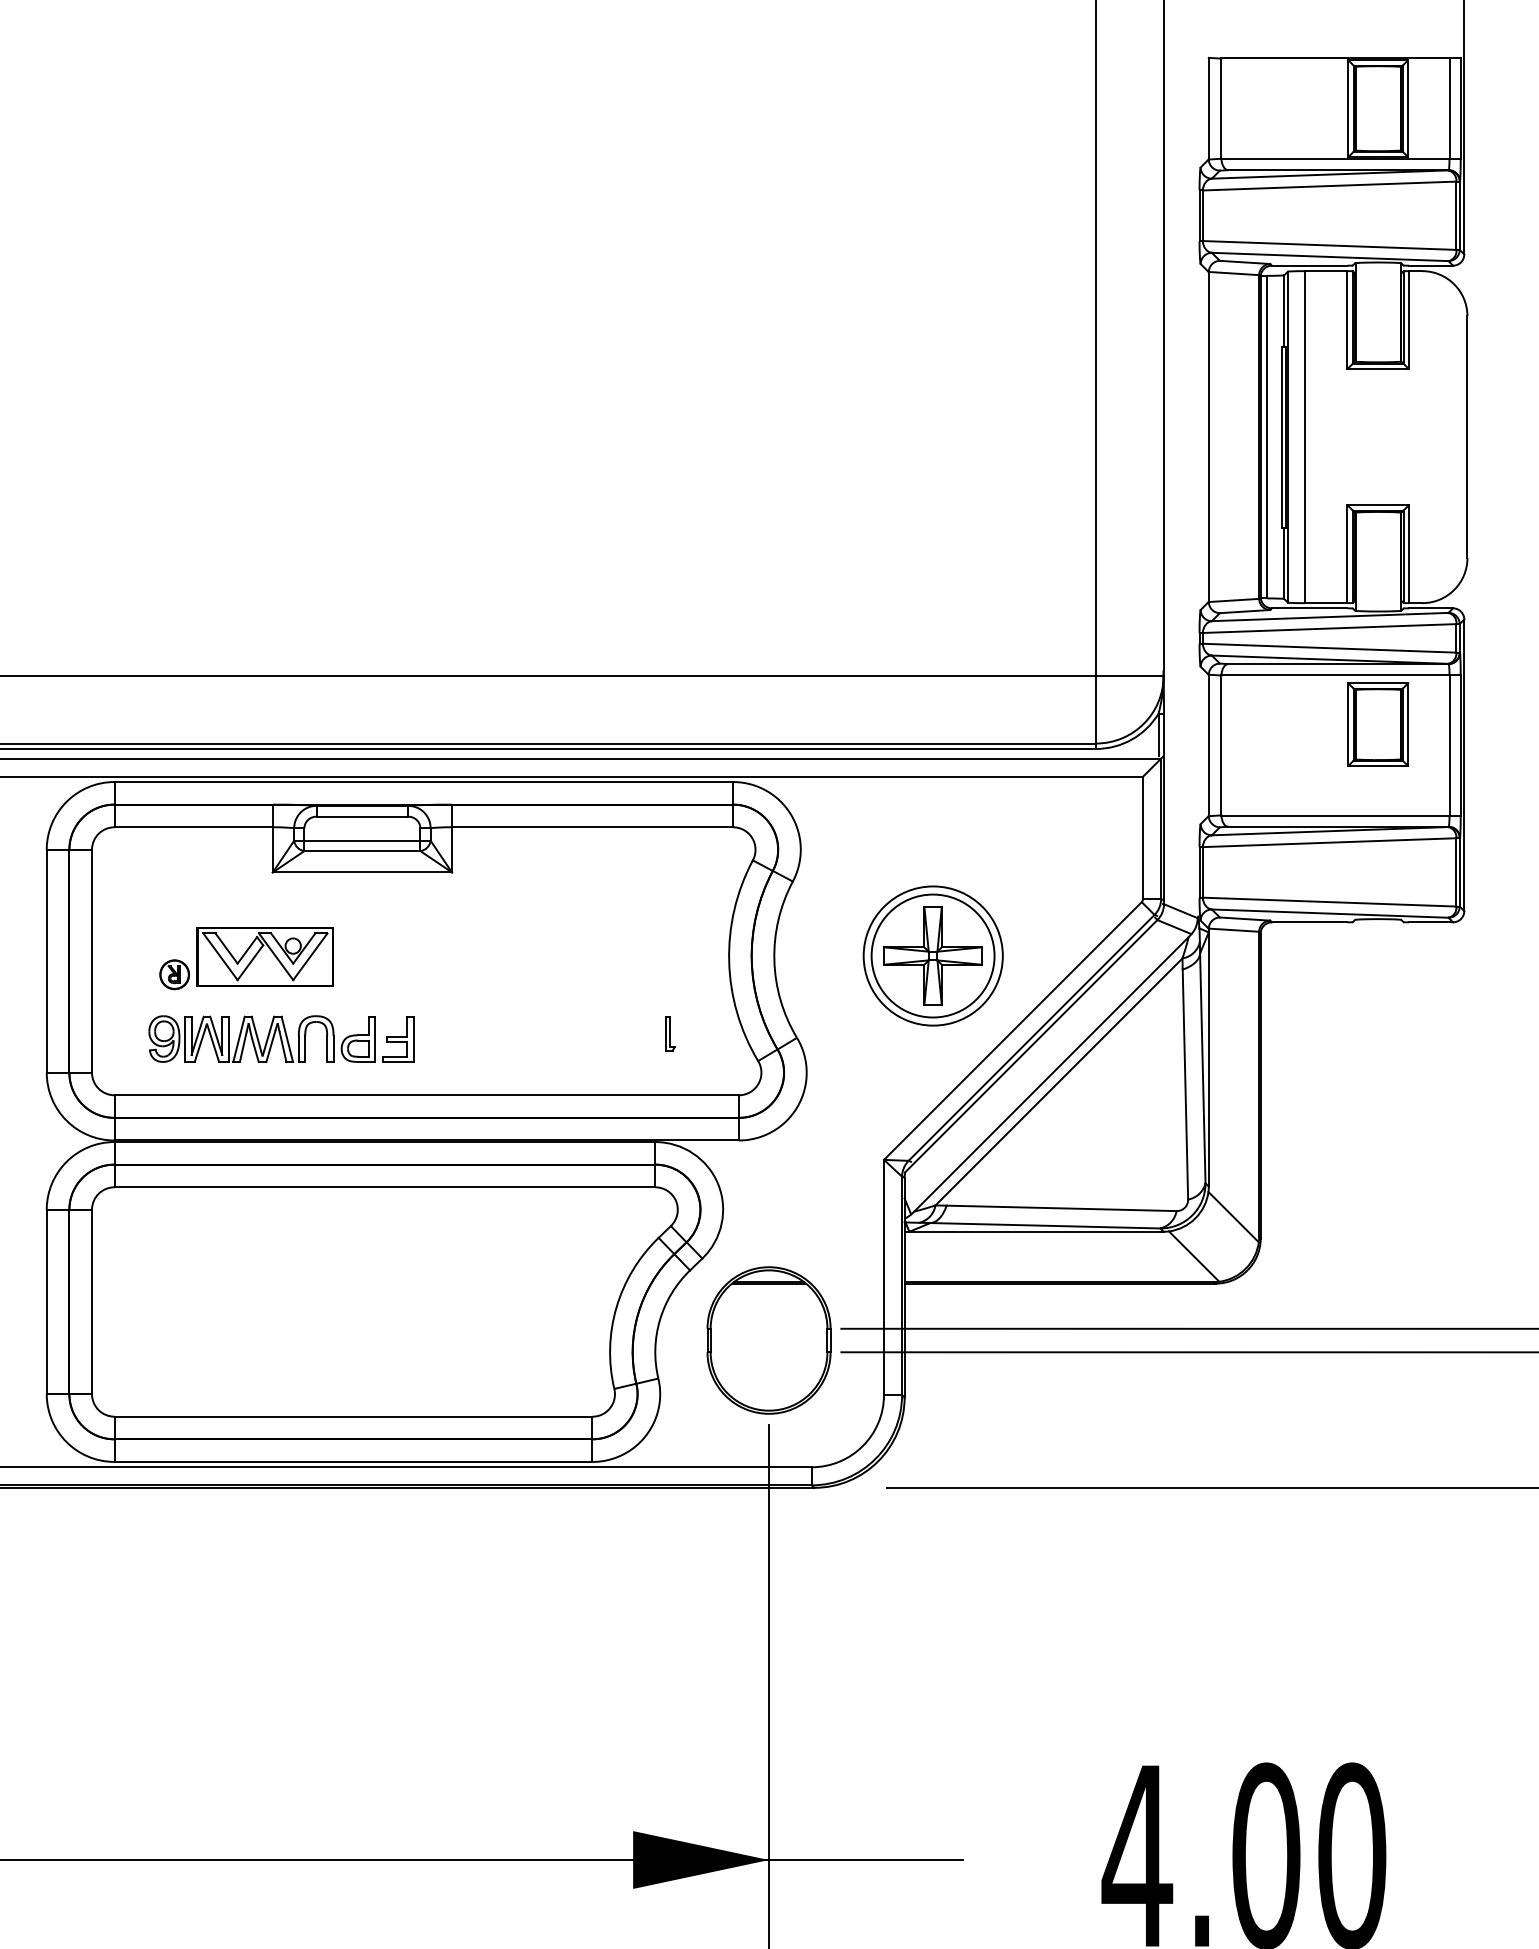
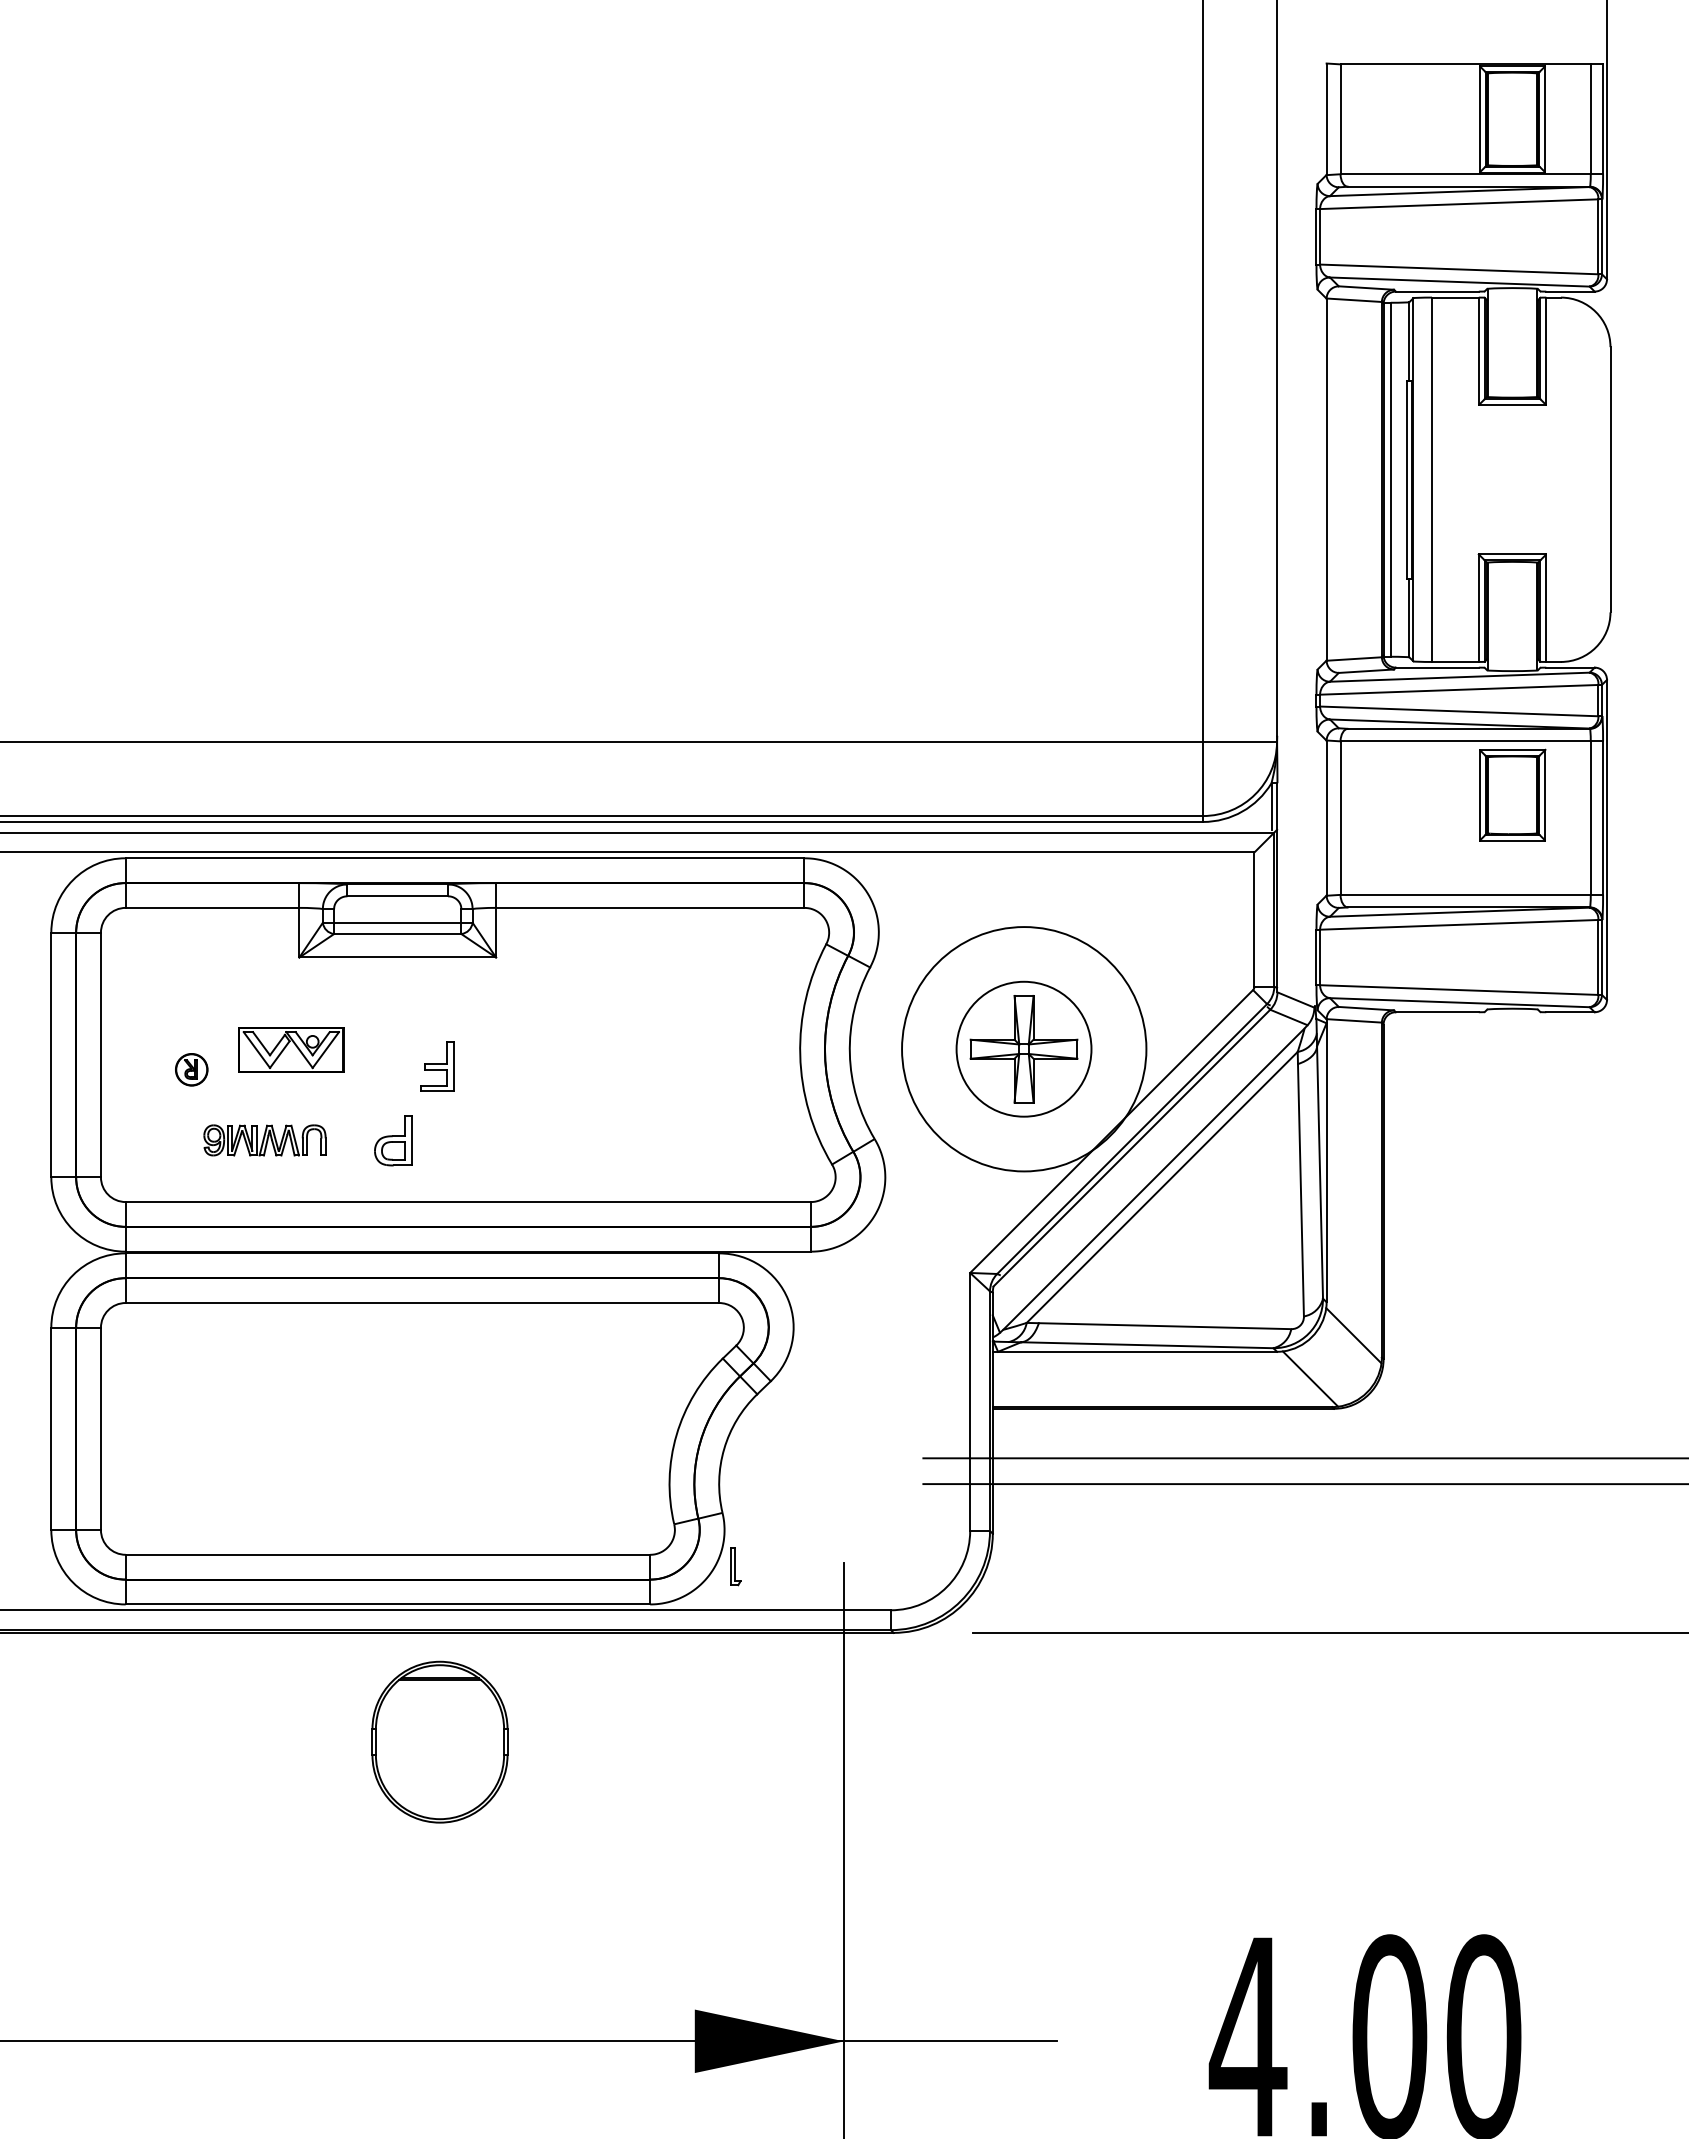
circle: (932, 955) -> (1023, 1048), size x1.6
part: (265, 956) -> (291, 1049), size x0.7
part: (670, 1033) -> (735, 1566), moved
part: (241, 1039) -> (264, 1140), size x0.6
part: (398, 1039) -> (437, 1066), moved
part: (768, 1339) -> (439, 1741), moved

